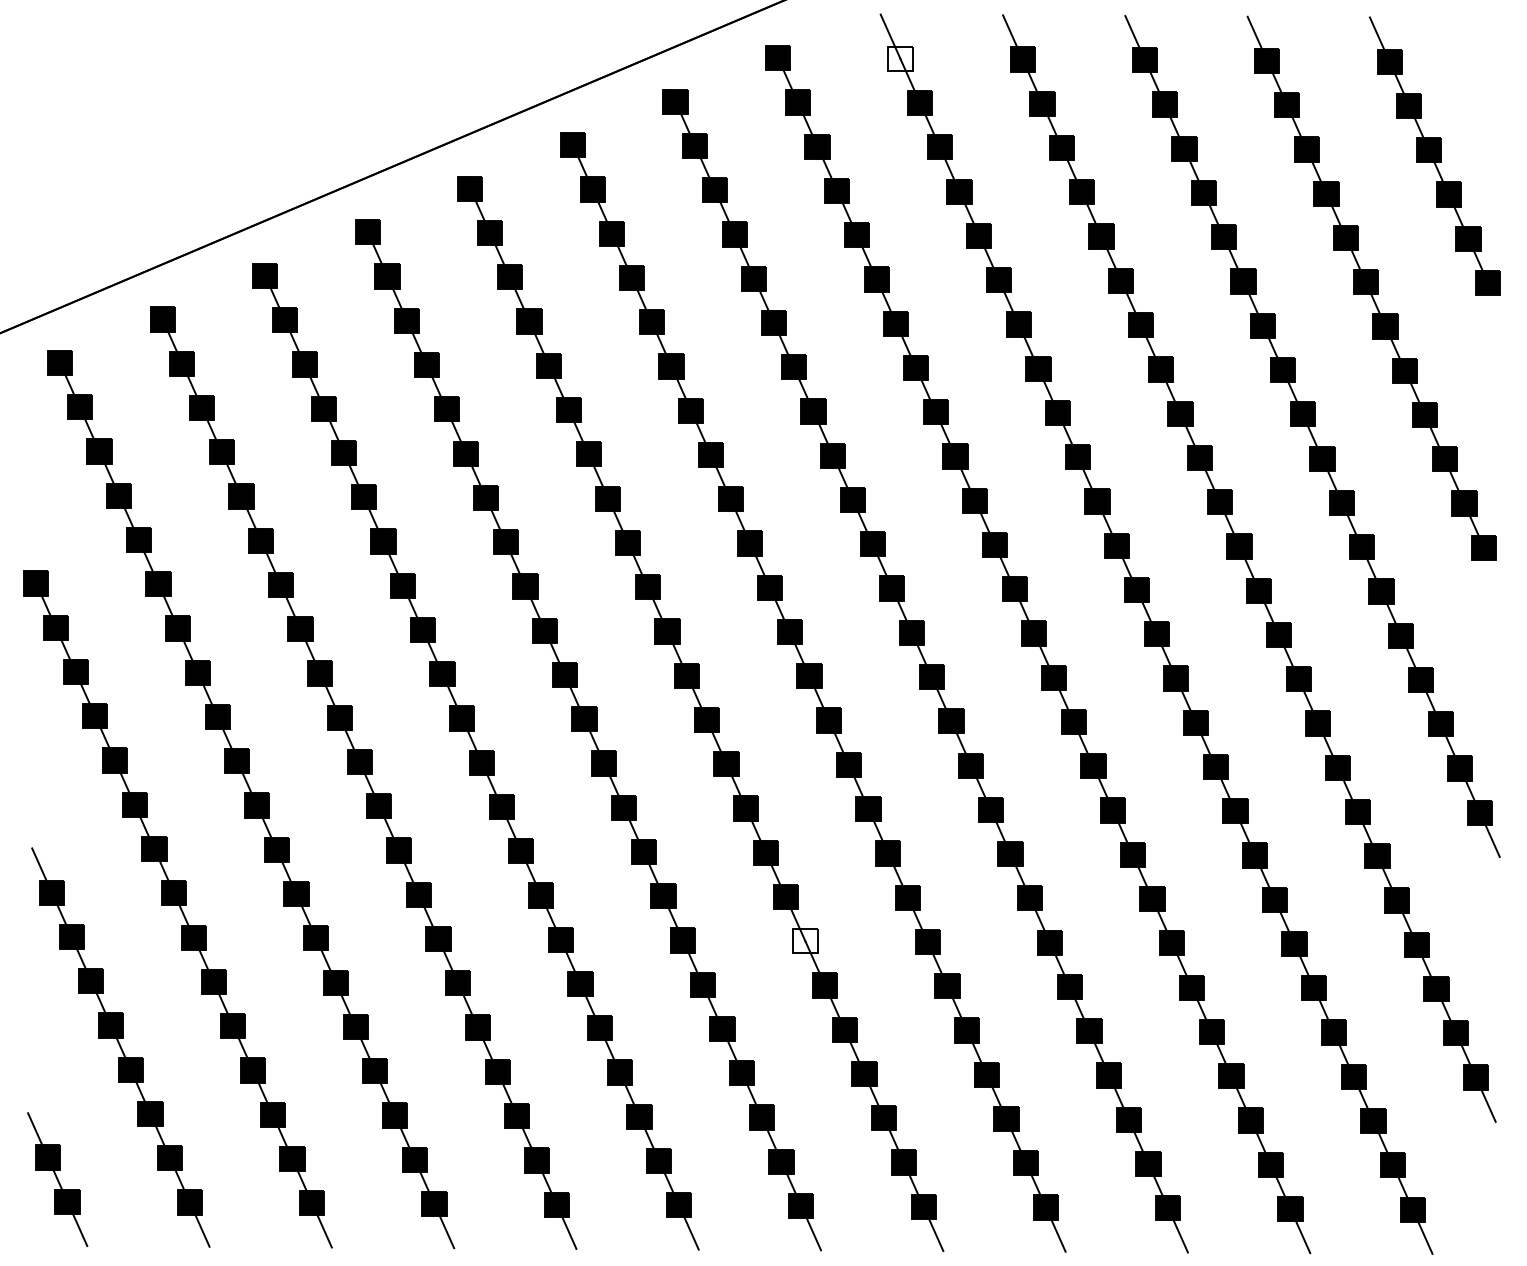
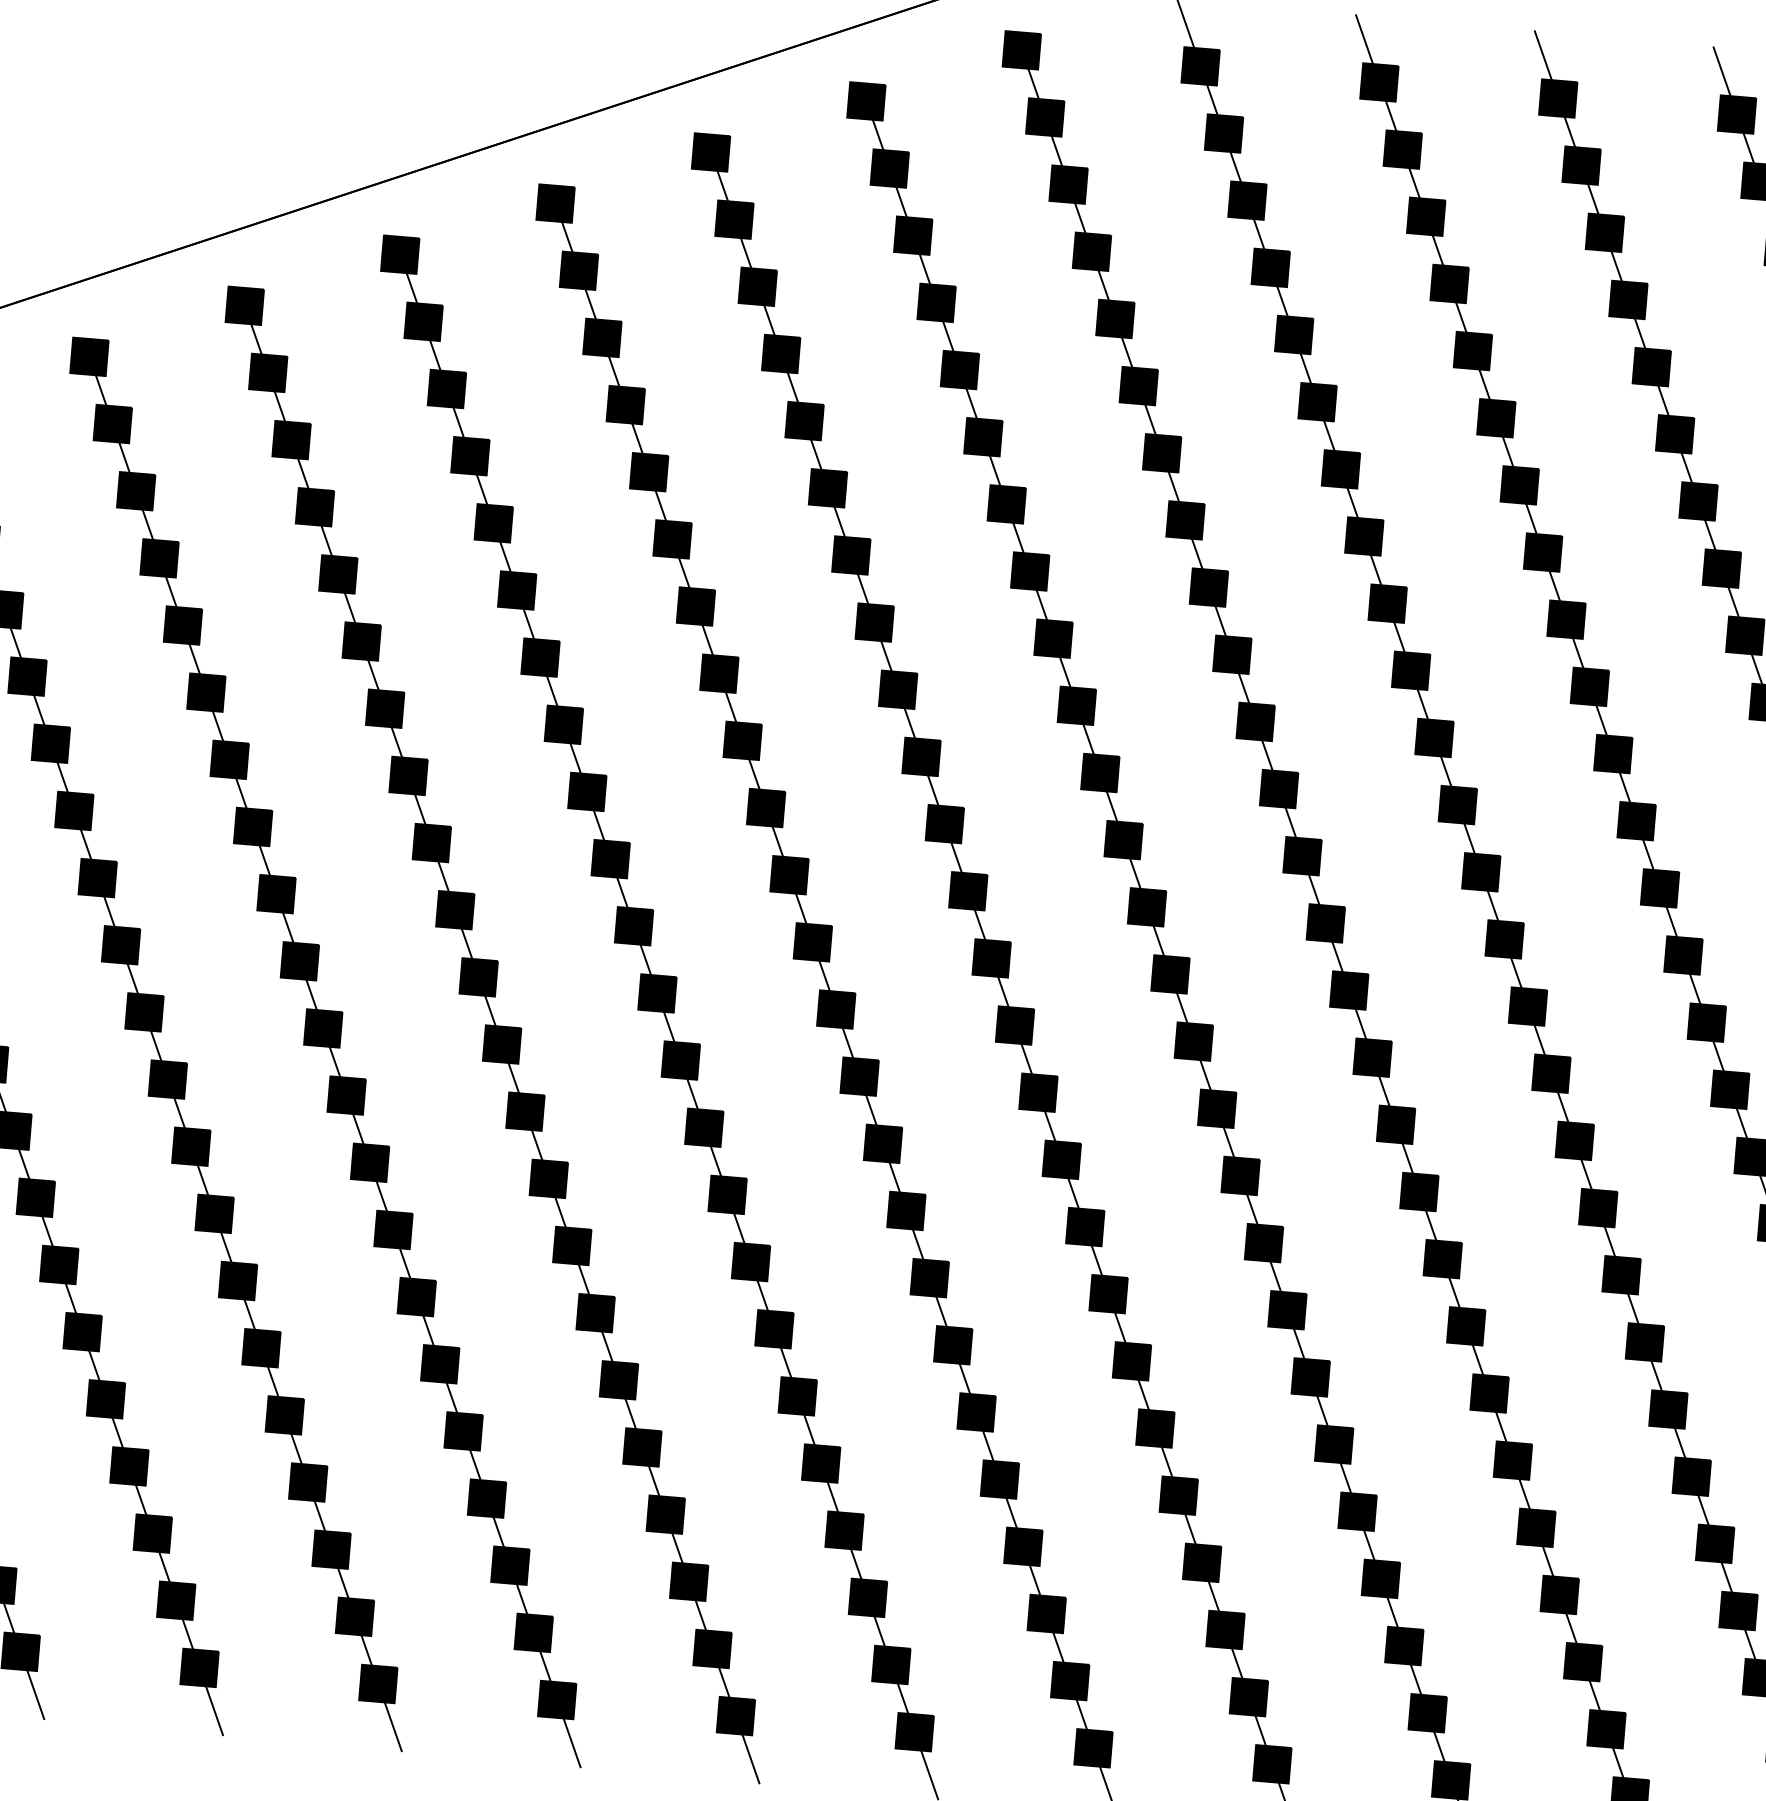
fill: (900, 58) -> (1200, 65), added
fill: (805, 941) -> (953, 1345), added

